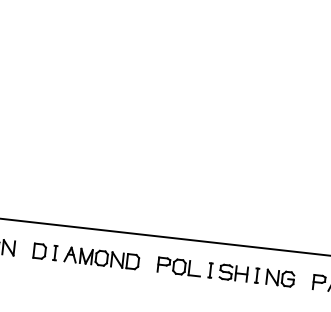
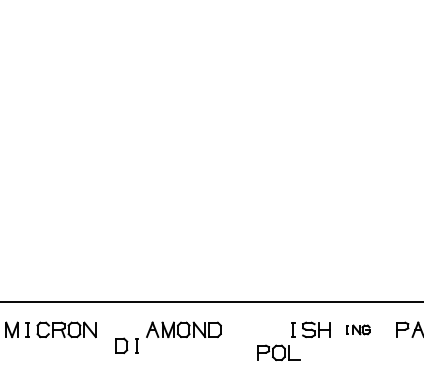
part: (44, 251) -> (126, 345), moved
part: (179, 266) -> (278, 352), moved
part: (275, 277) -> (358, 329), size x0.6

